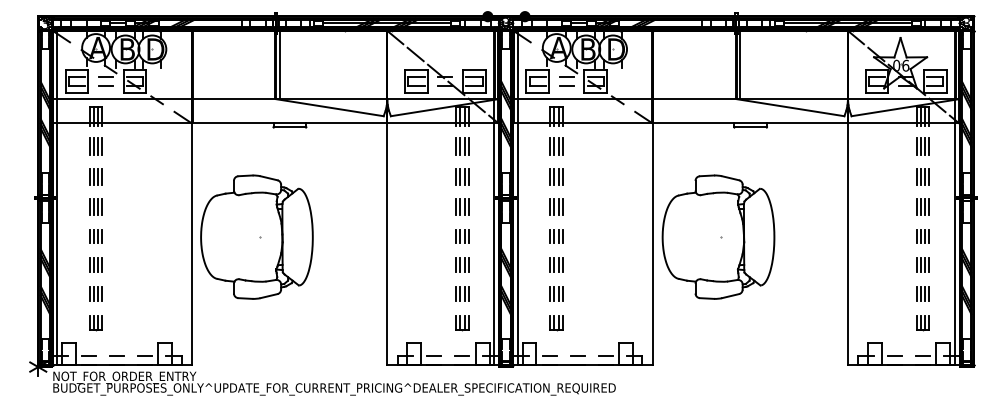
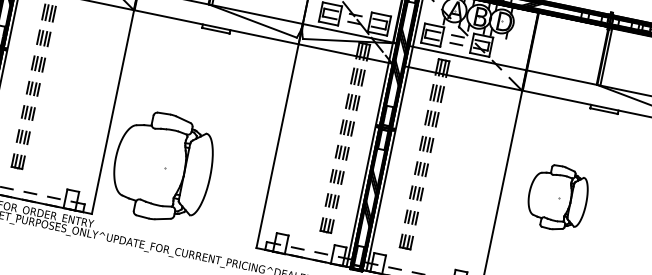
part: (256, 236) -> (162, 166), moved
part: (718, 236) -> (557, 197), size x0.6

